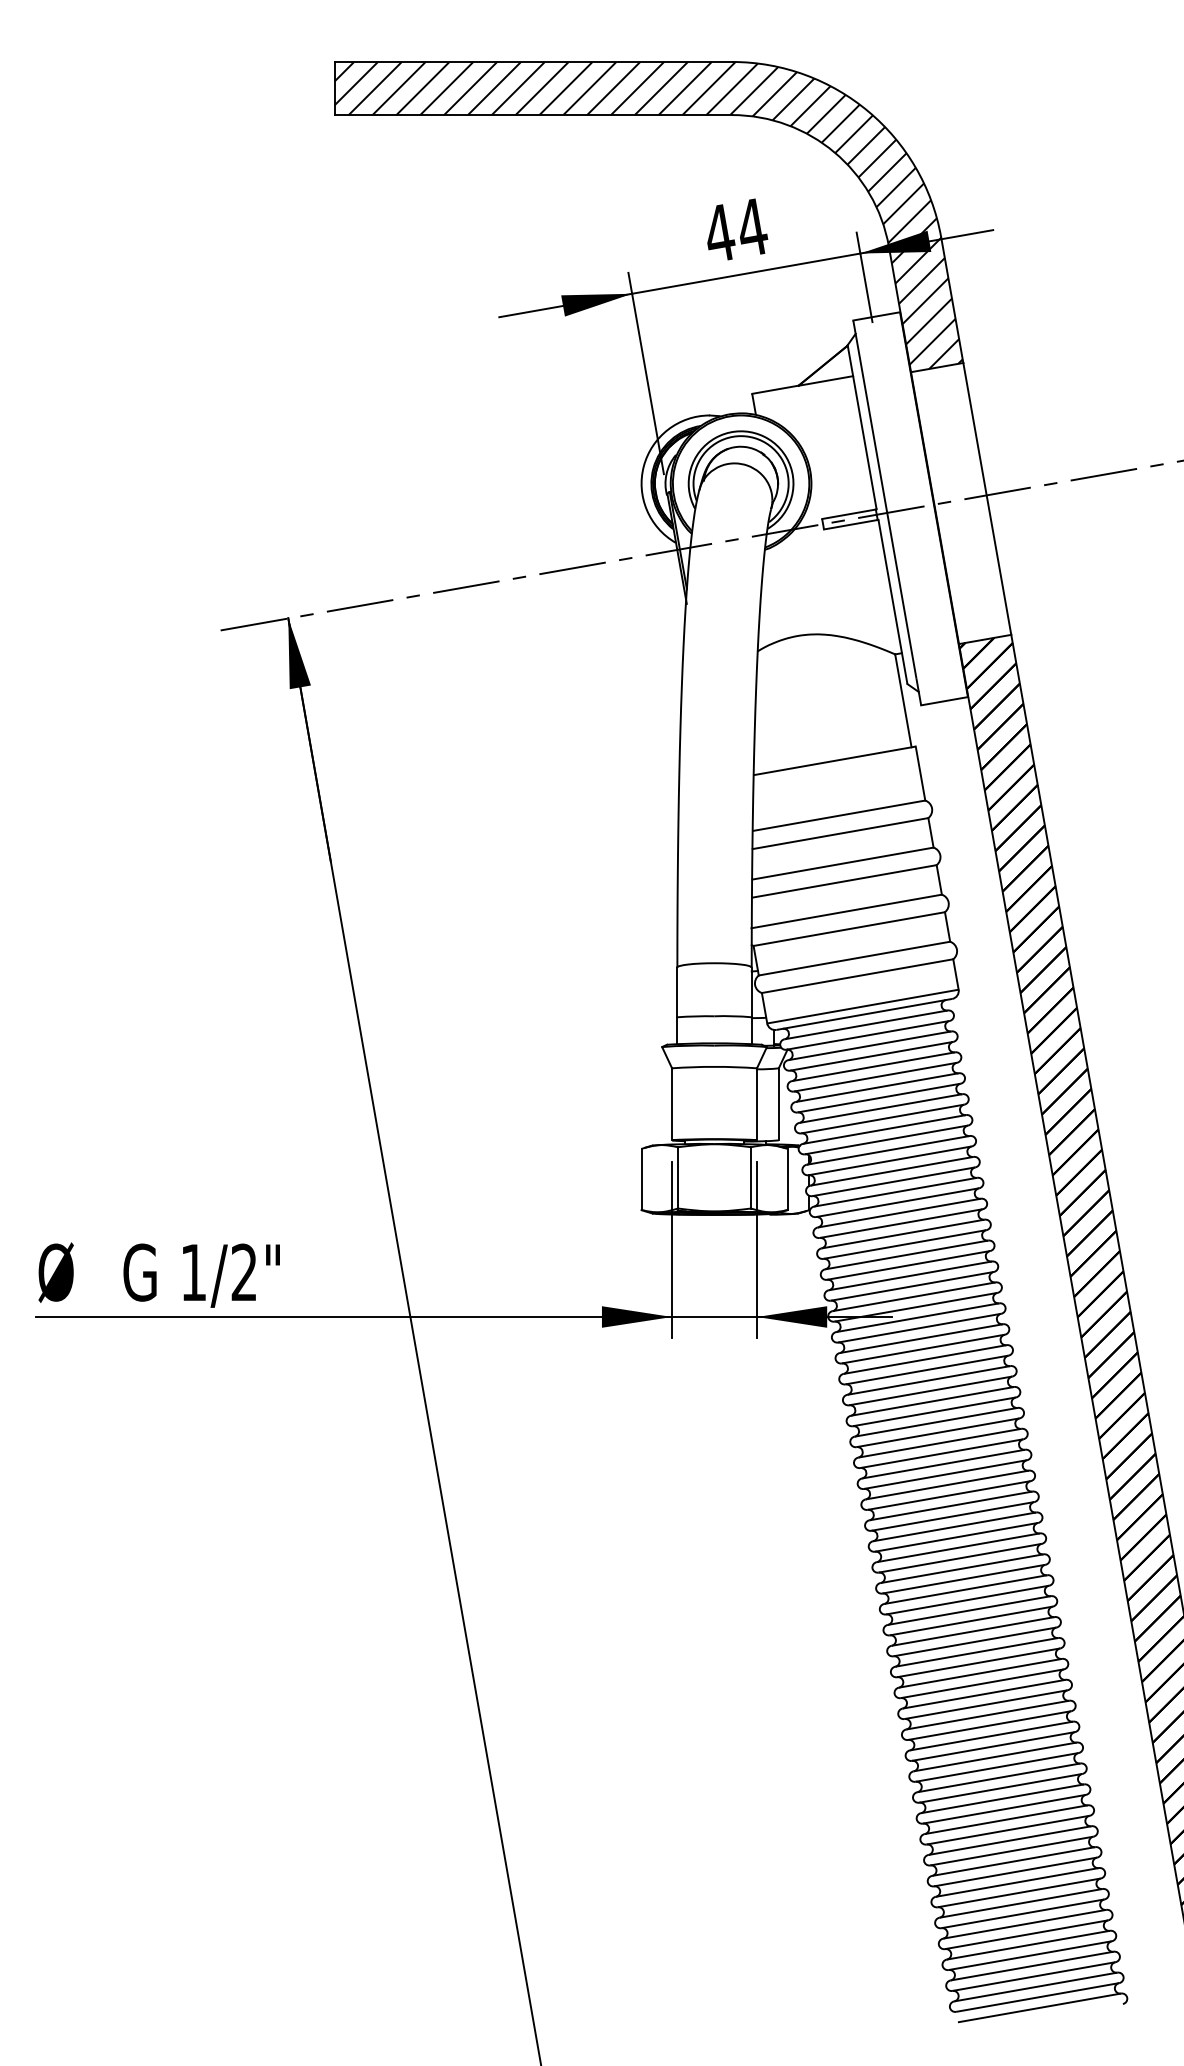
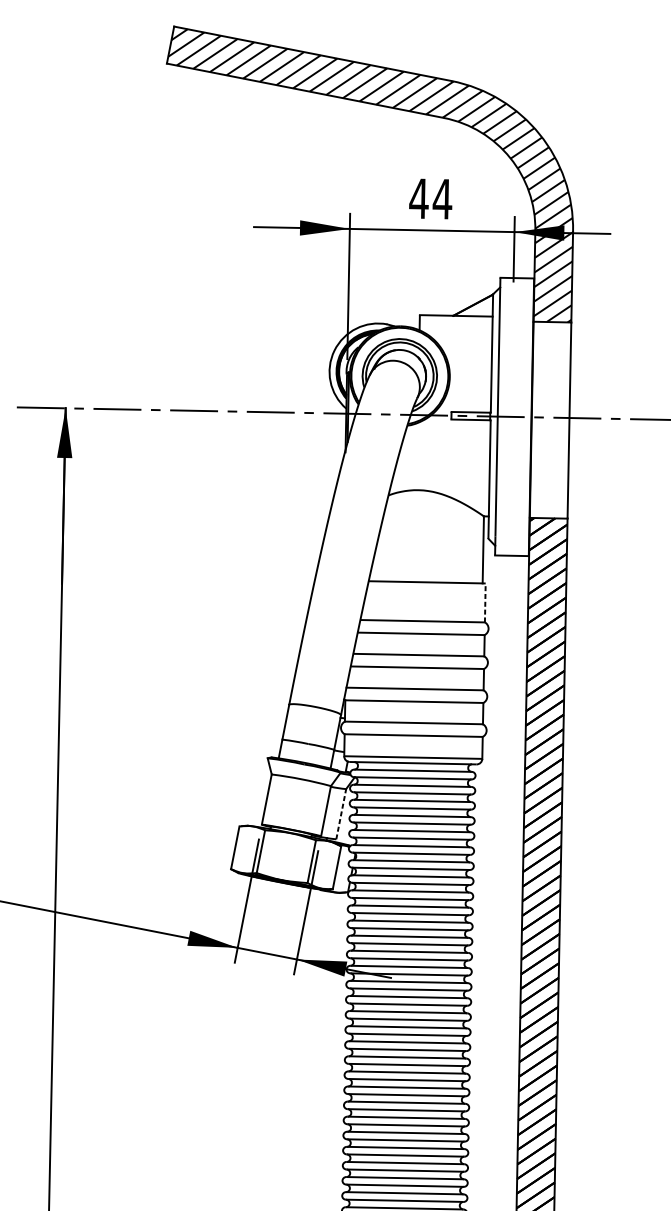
line: (920, 773) -> (485, 602), solid -> dashed
line: (778, 1103) -> (341, 813), solid -> dashed

